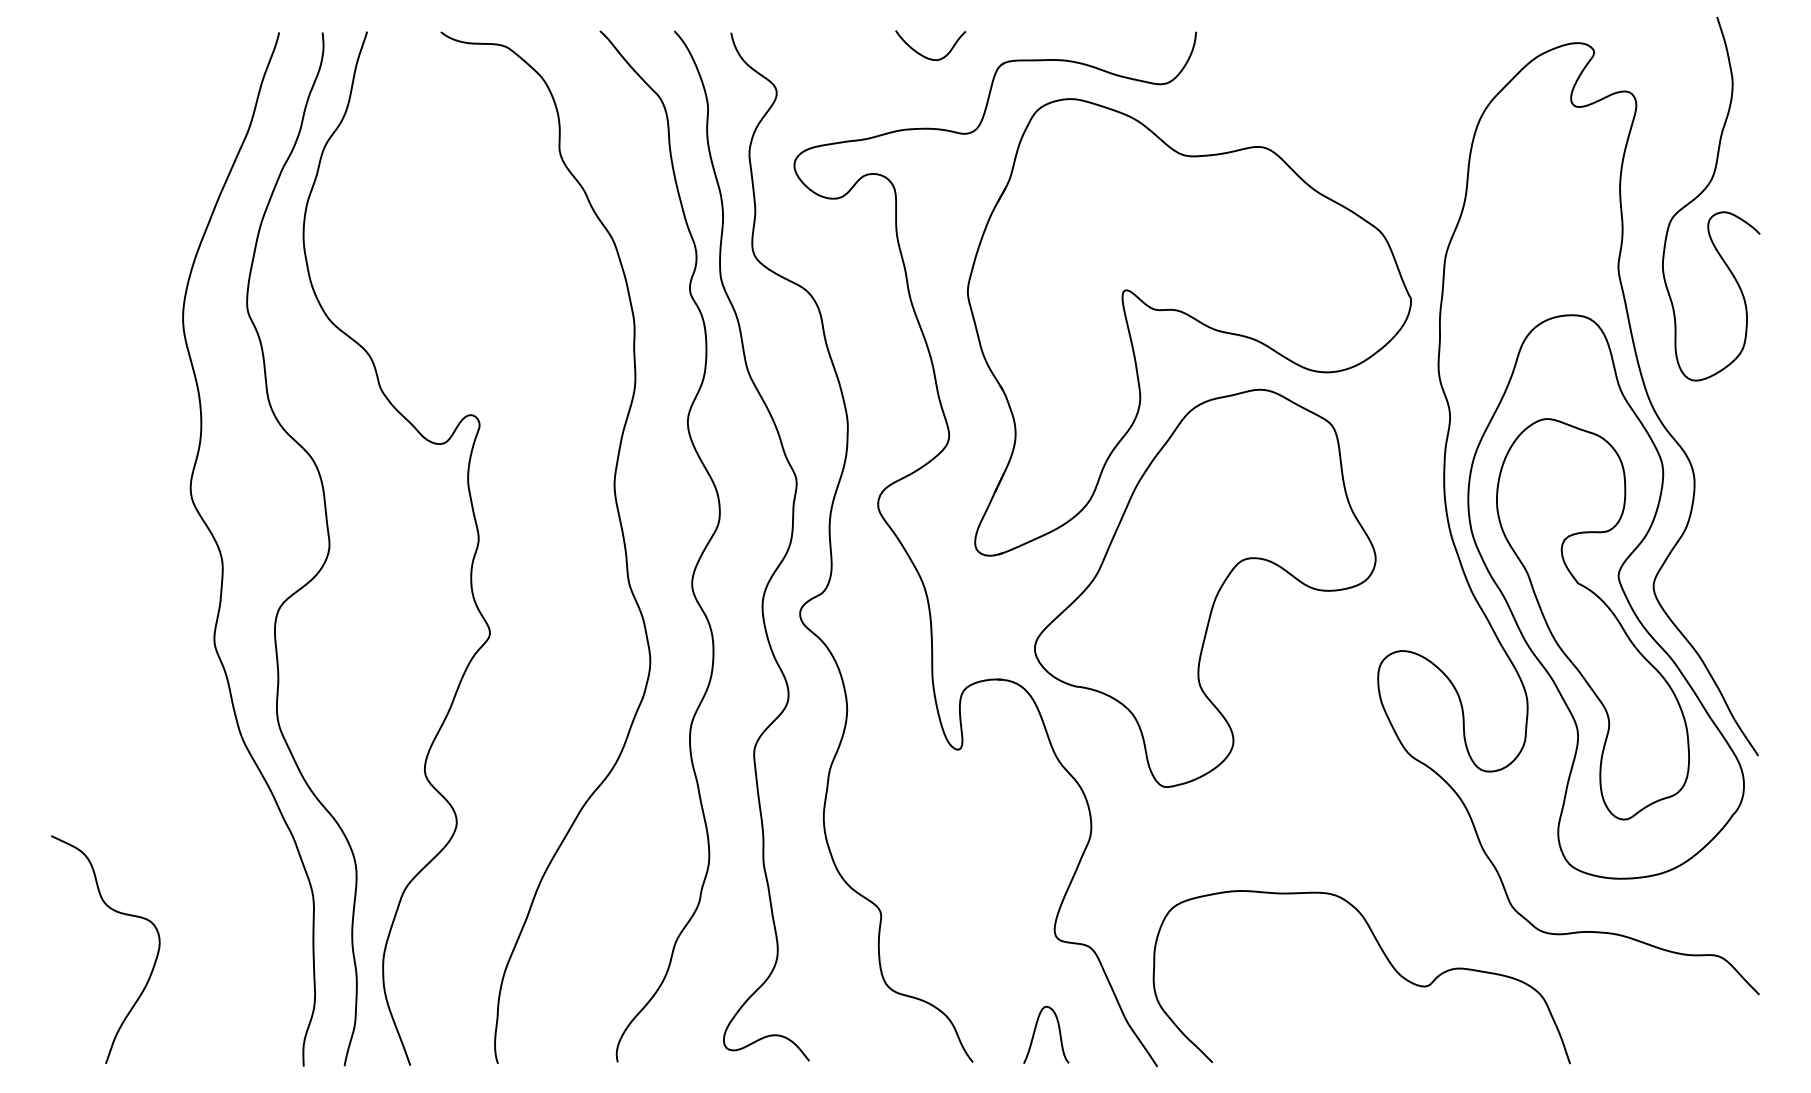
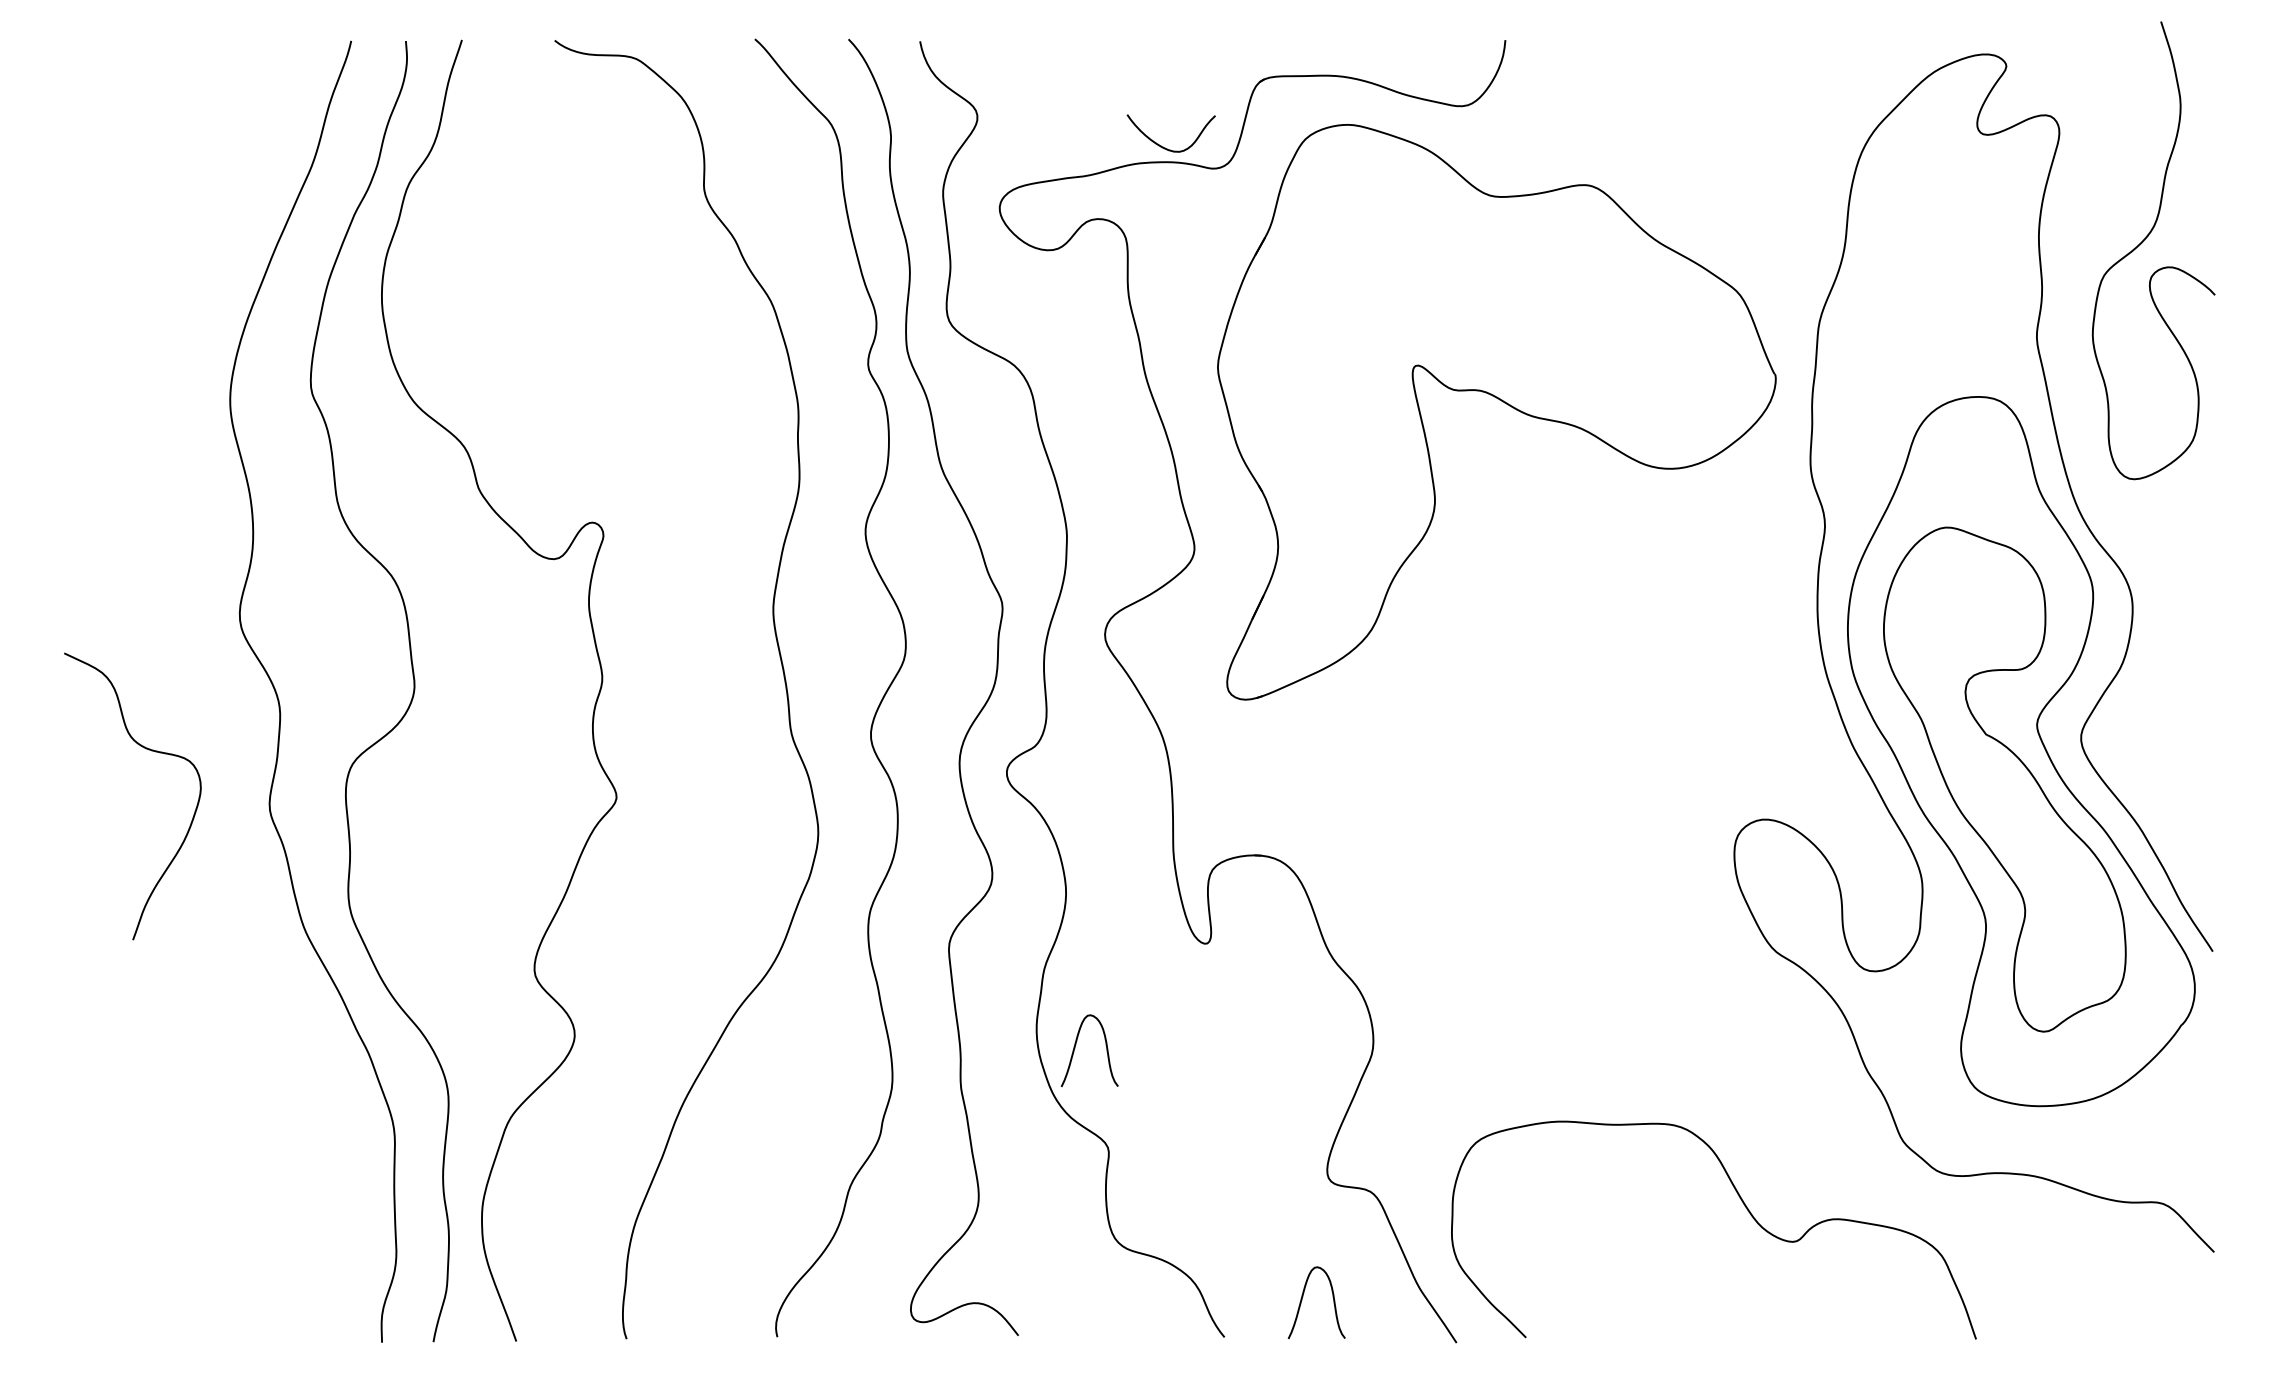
curve: (924, 55) -> (1163, 146), moved
part: (1205, 588) -> (1516, 740), removed
curve: (854, 832) -> (1075, 1048), added
curve: (118, 913) -> (148, 750), moved

